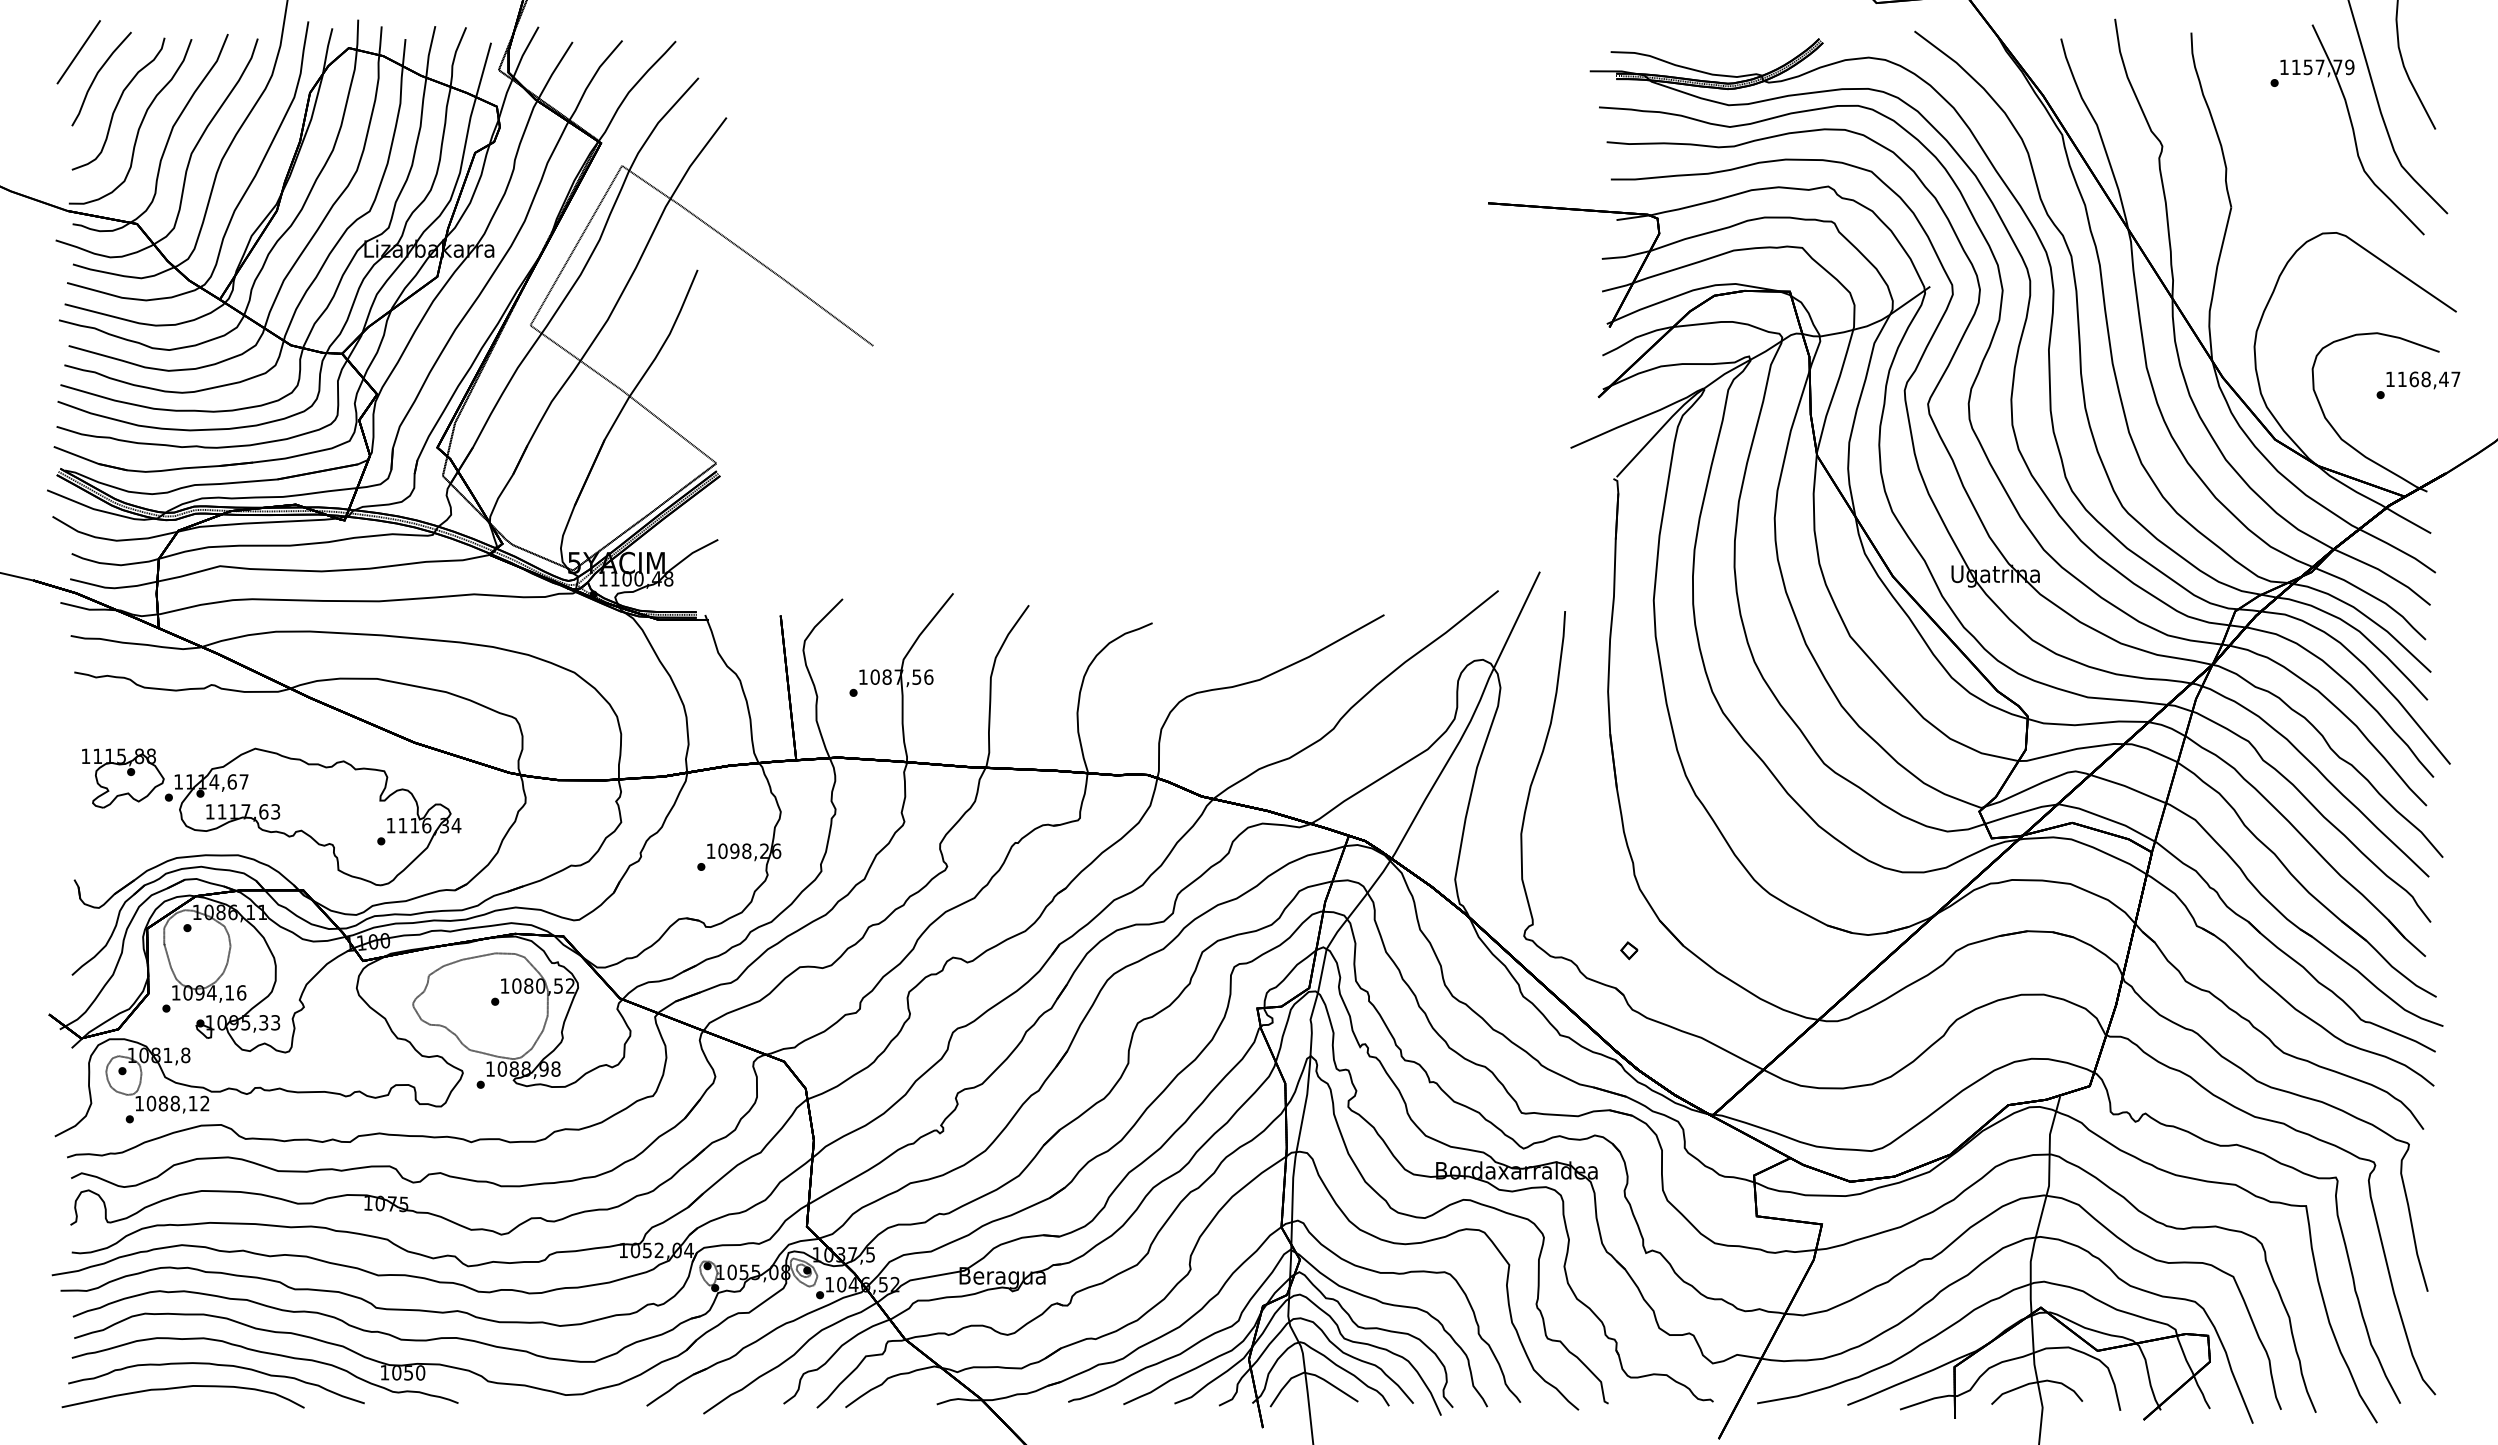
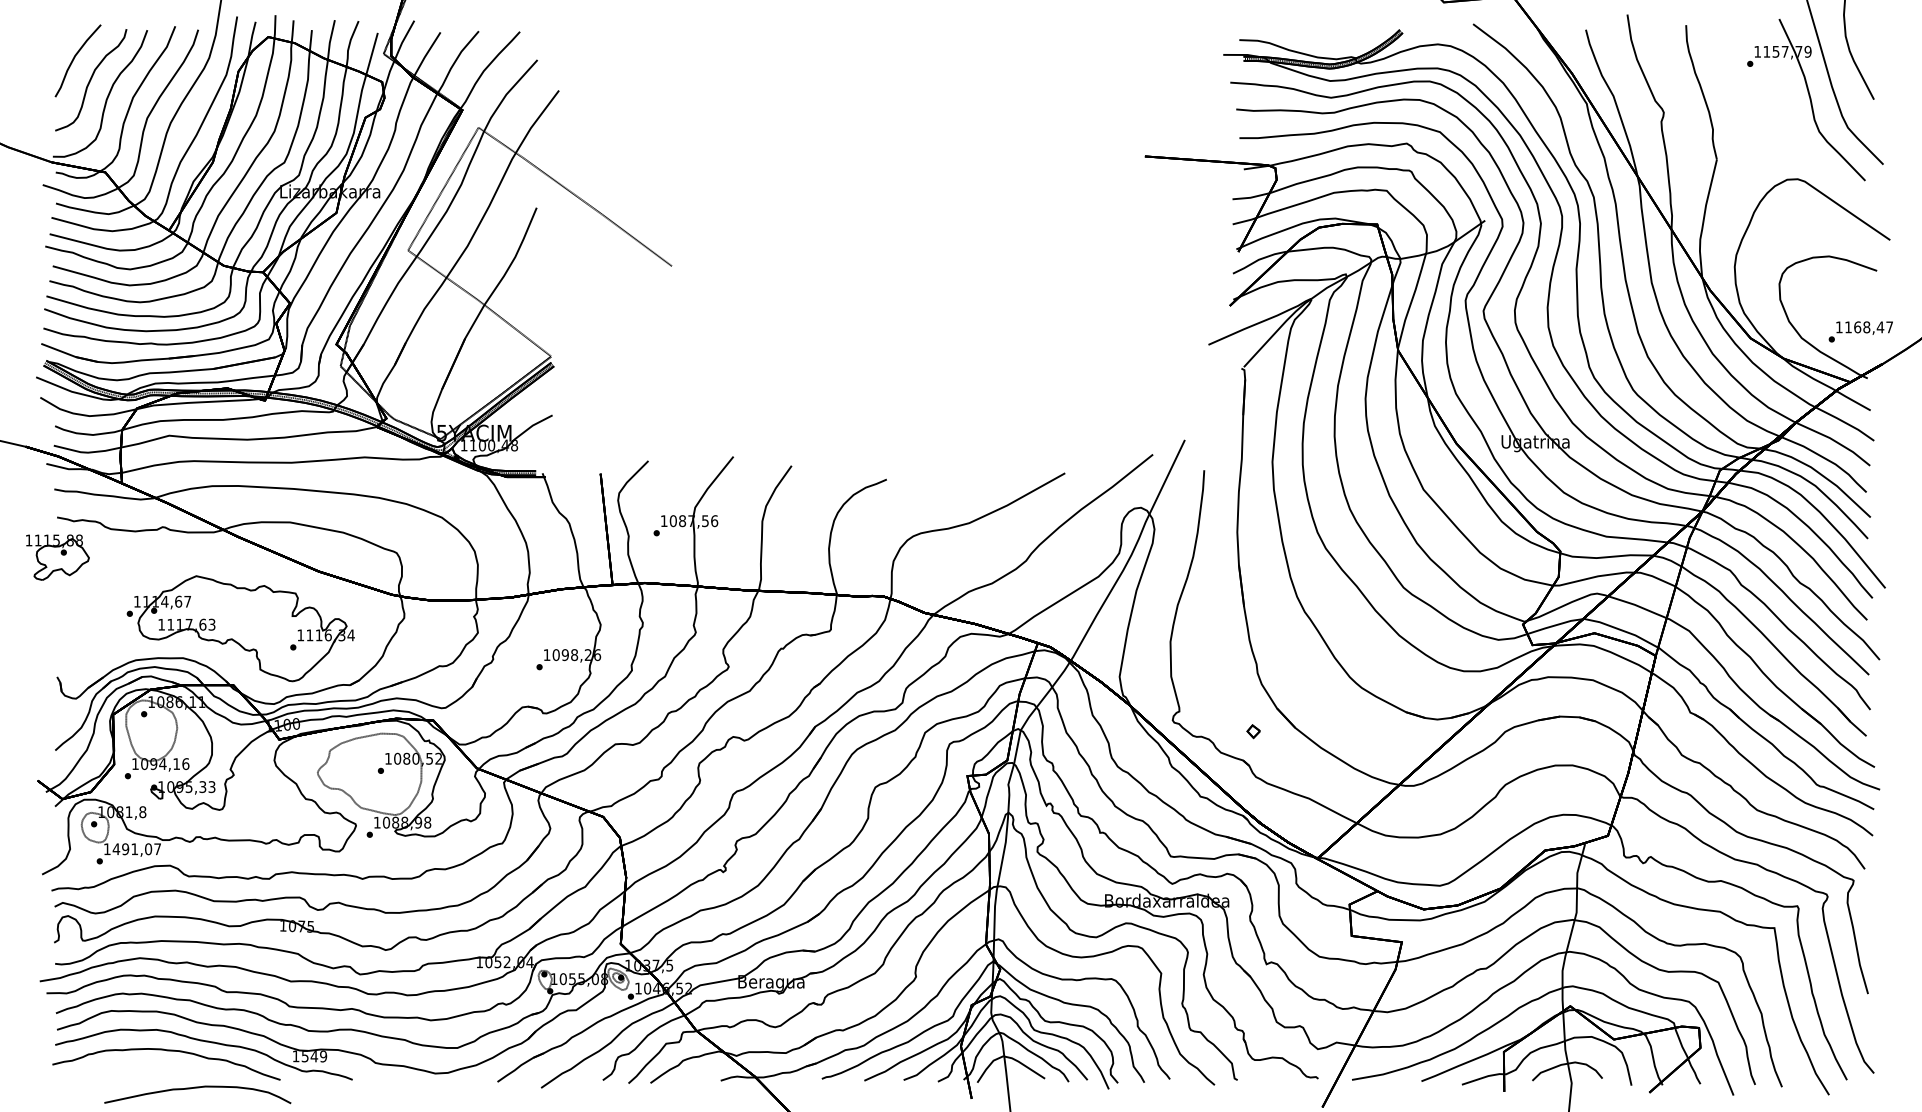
line: (78, 52) -> (60, 40), removed
text: (2418, 385) -> (1860, 332), moved
part: (123, 778) -> (57, 557), moved
text: (177, 1103) -> (136, 849), 1088,12 -> 1491,07
text: (408, 1372) -> (314, 1056), 1050 -> 1549
part: (182, 1388) -> (197, 1088), moved

